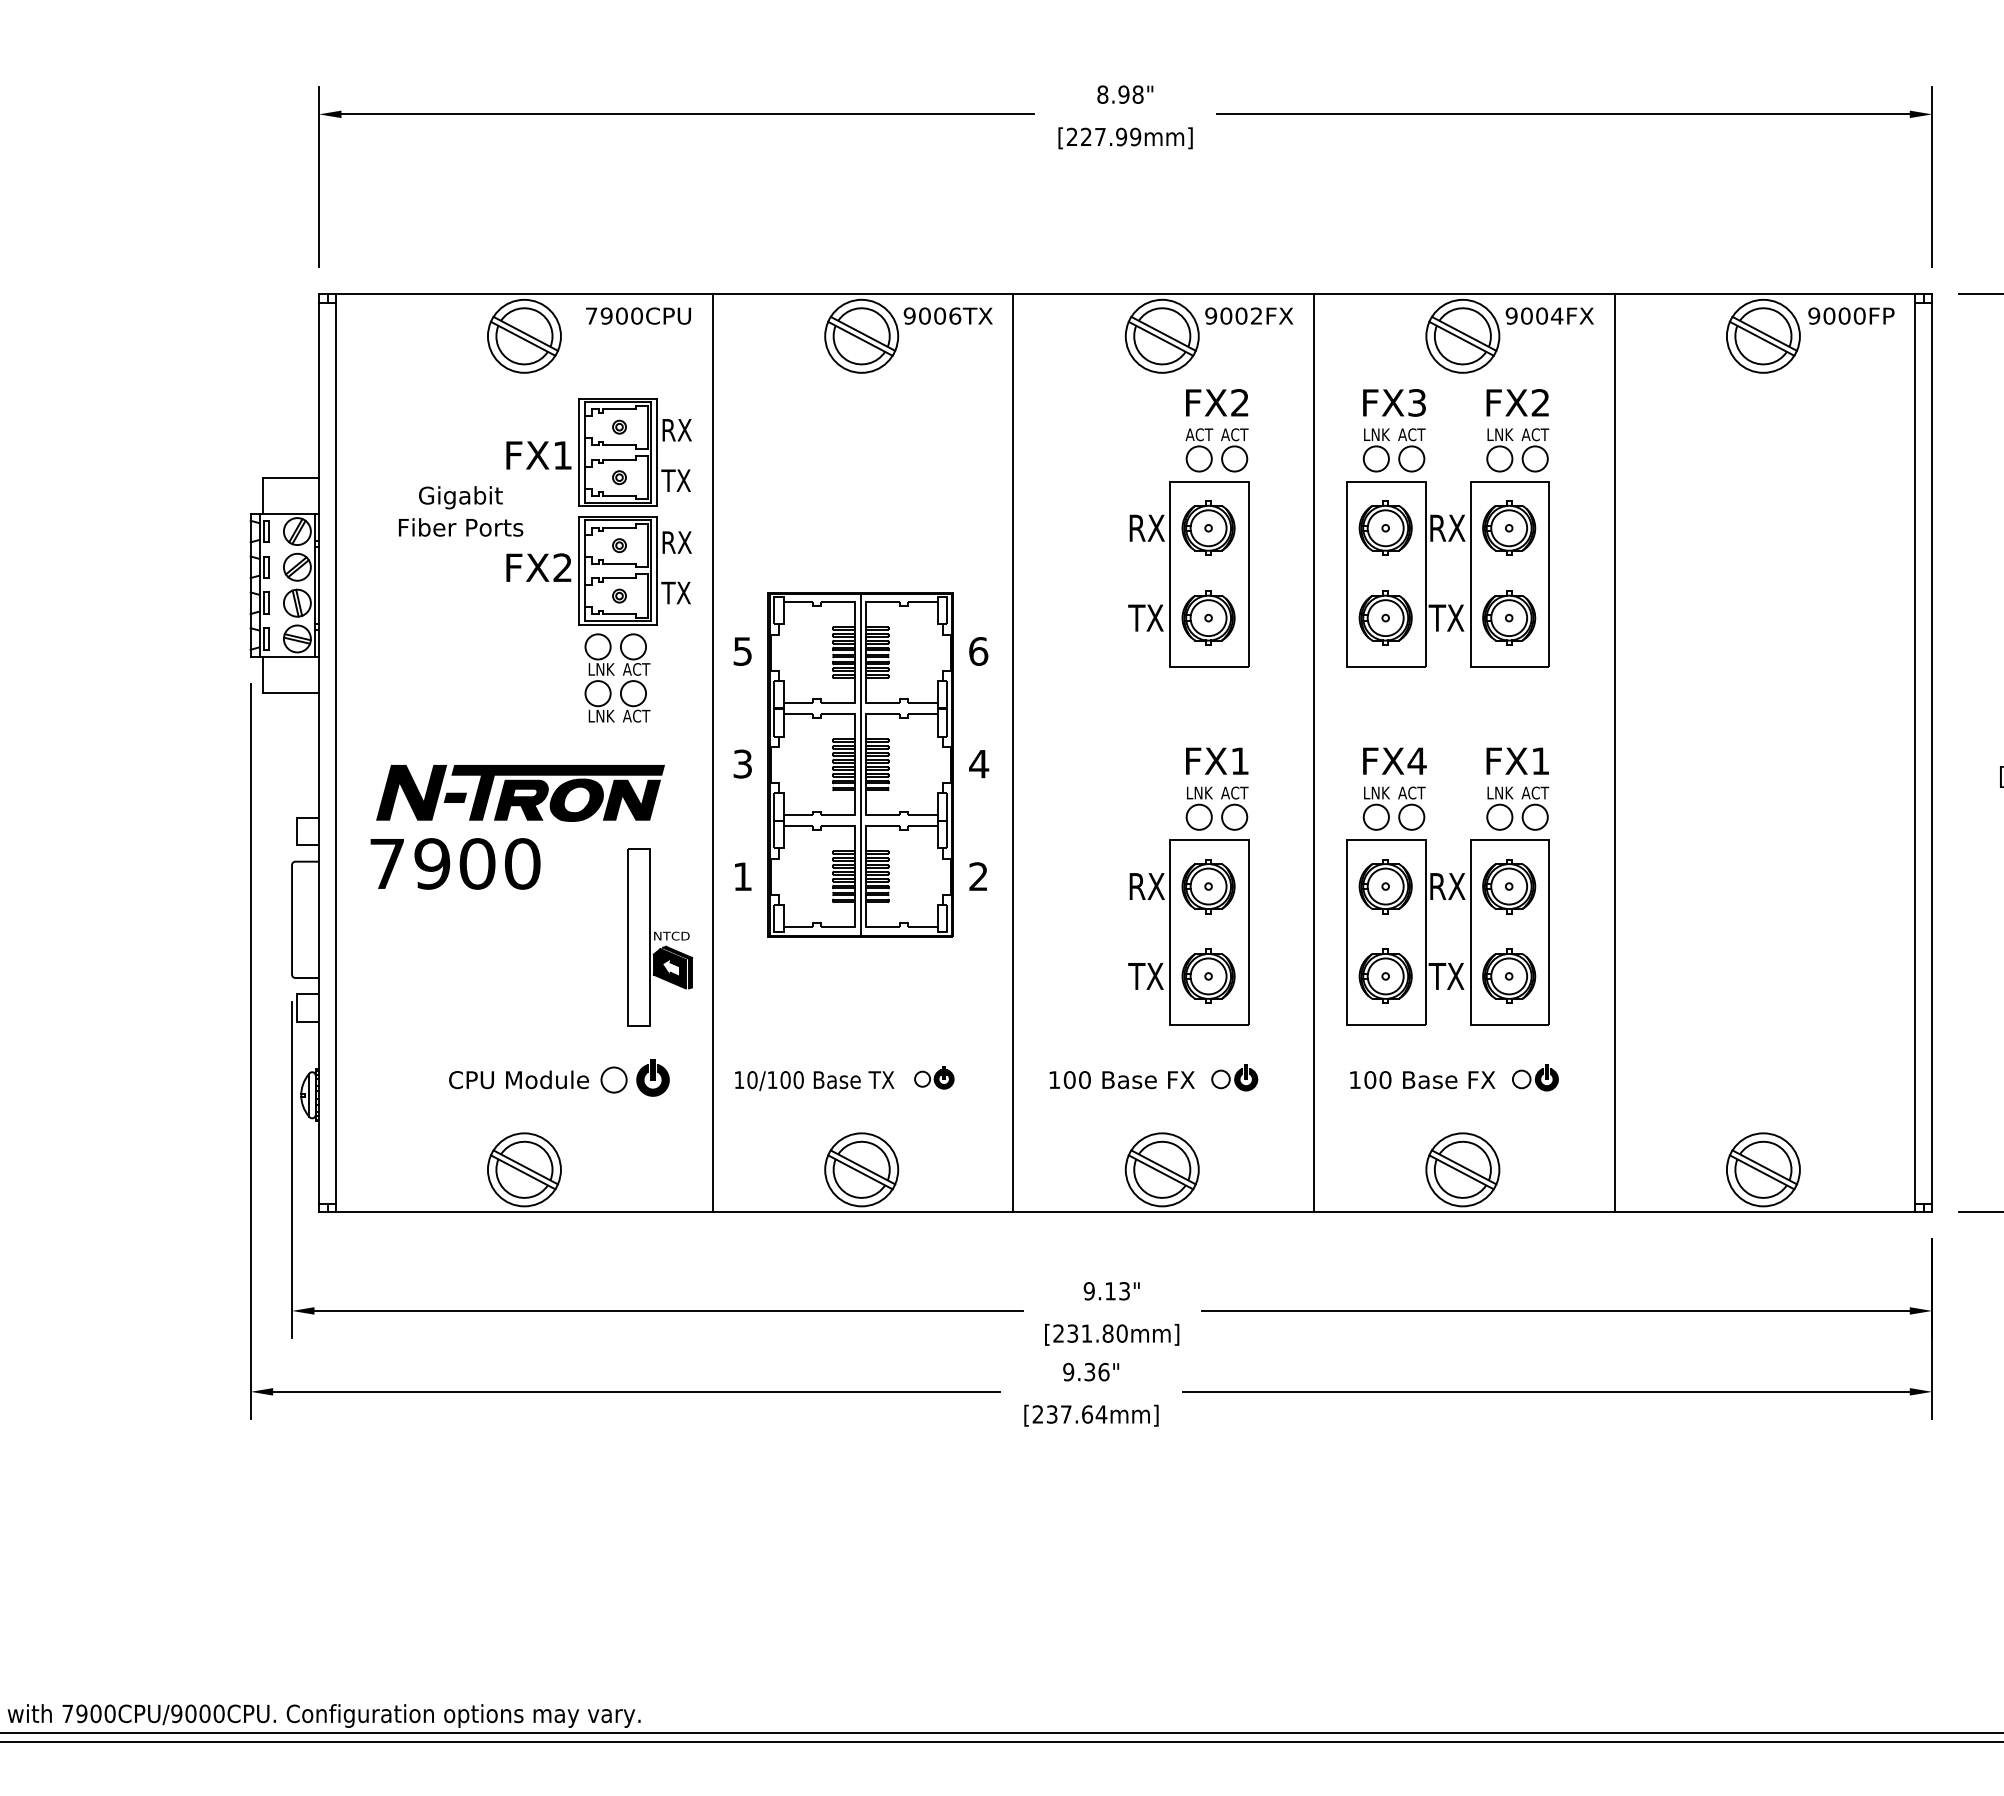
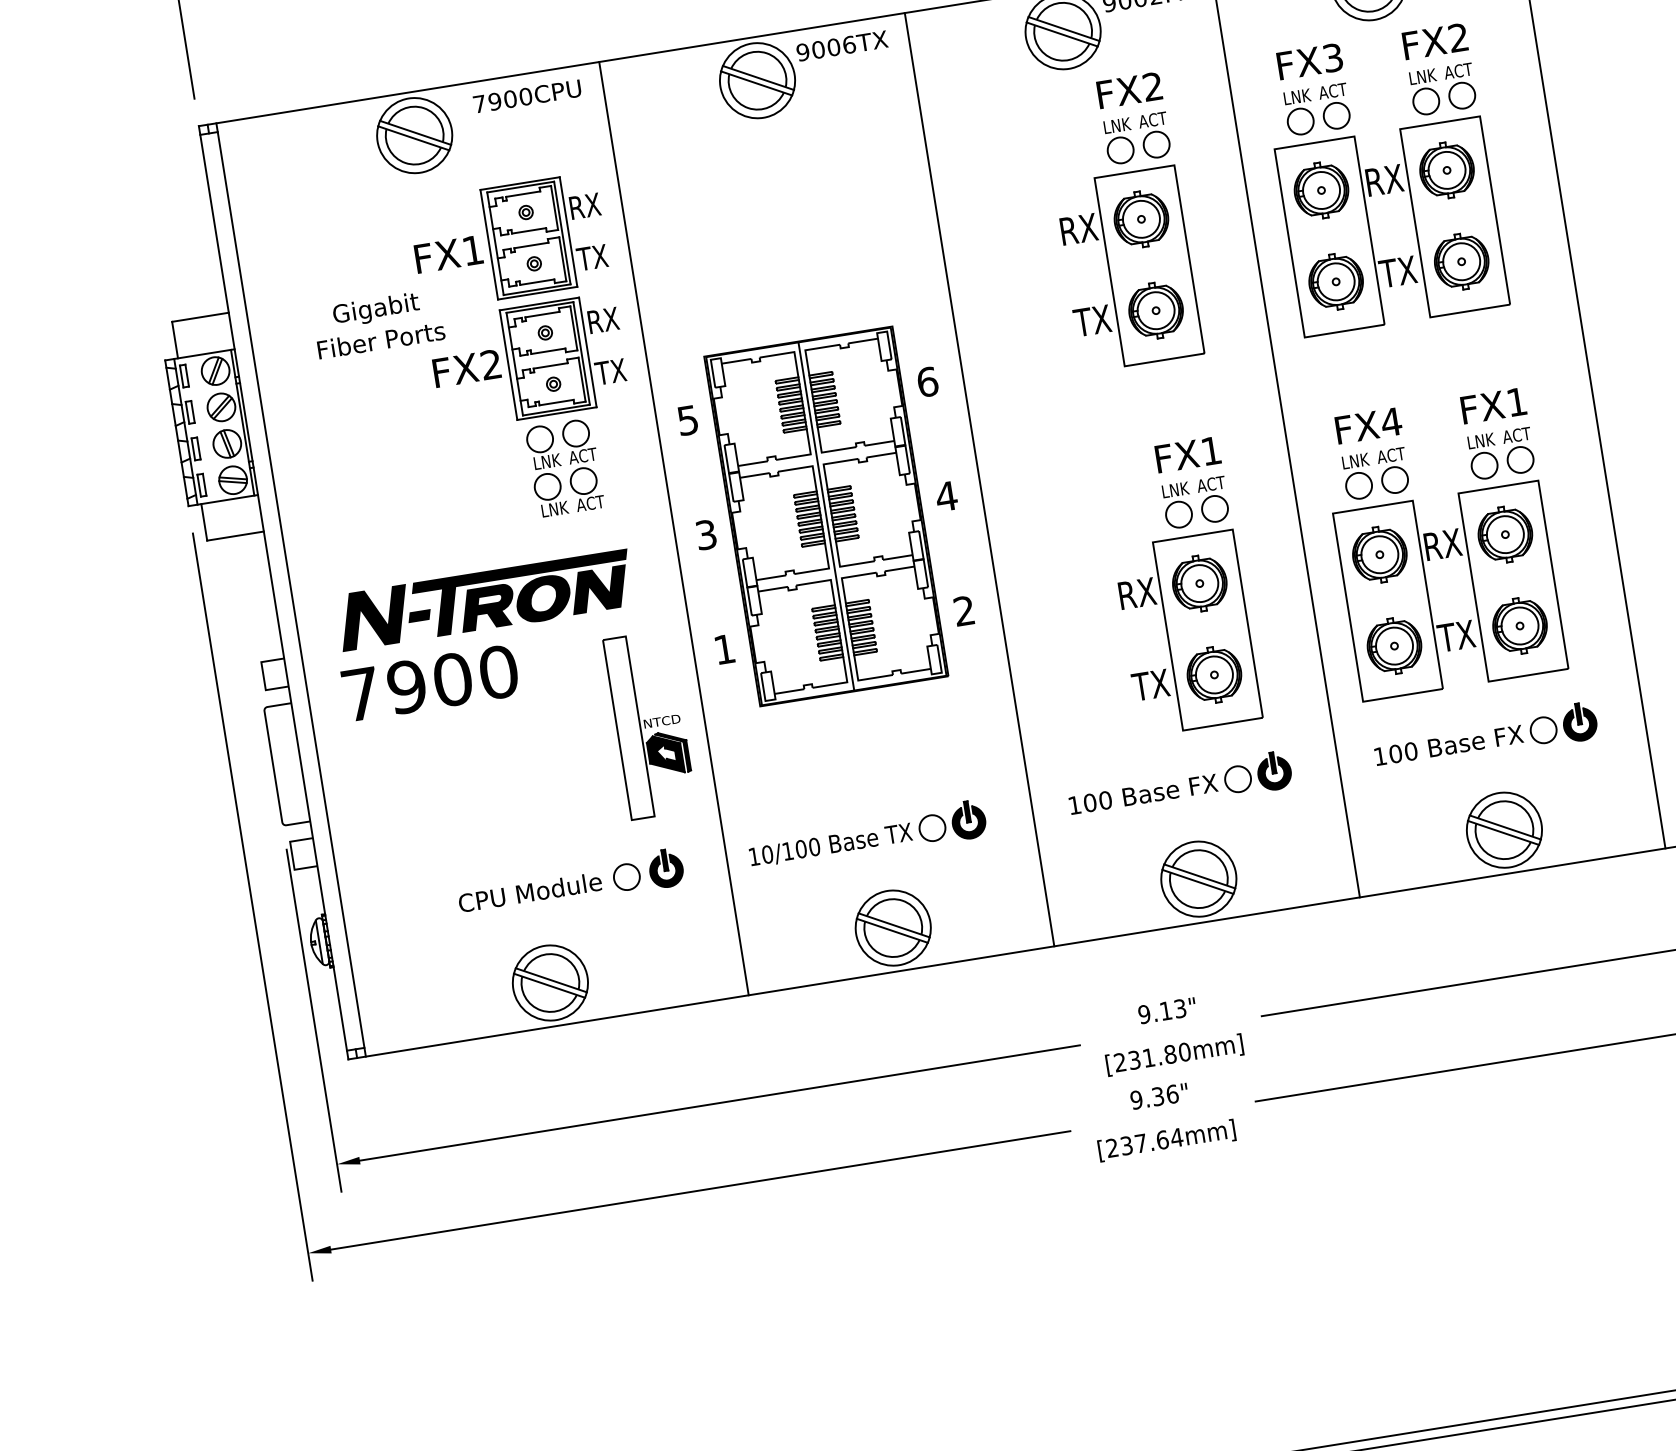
text: (1199, 434) -> (1116, 125), ACT -> LNK
part: (934, 1077) -> (952, 822), size x1.67
part: (1234, 1077) -> (1257, 773), size x1.43
part: (1535, 1077) -> (1563, 724), size x1.43

